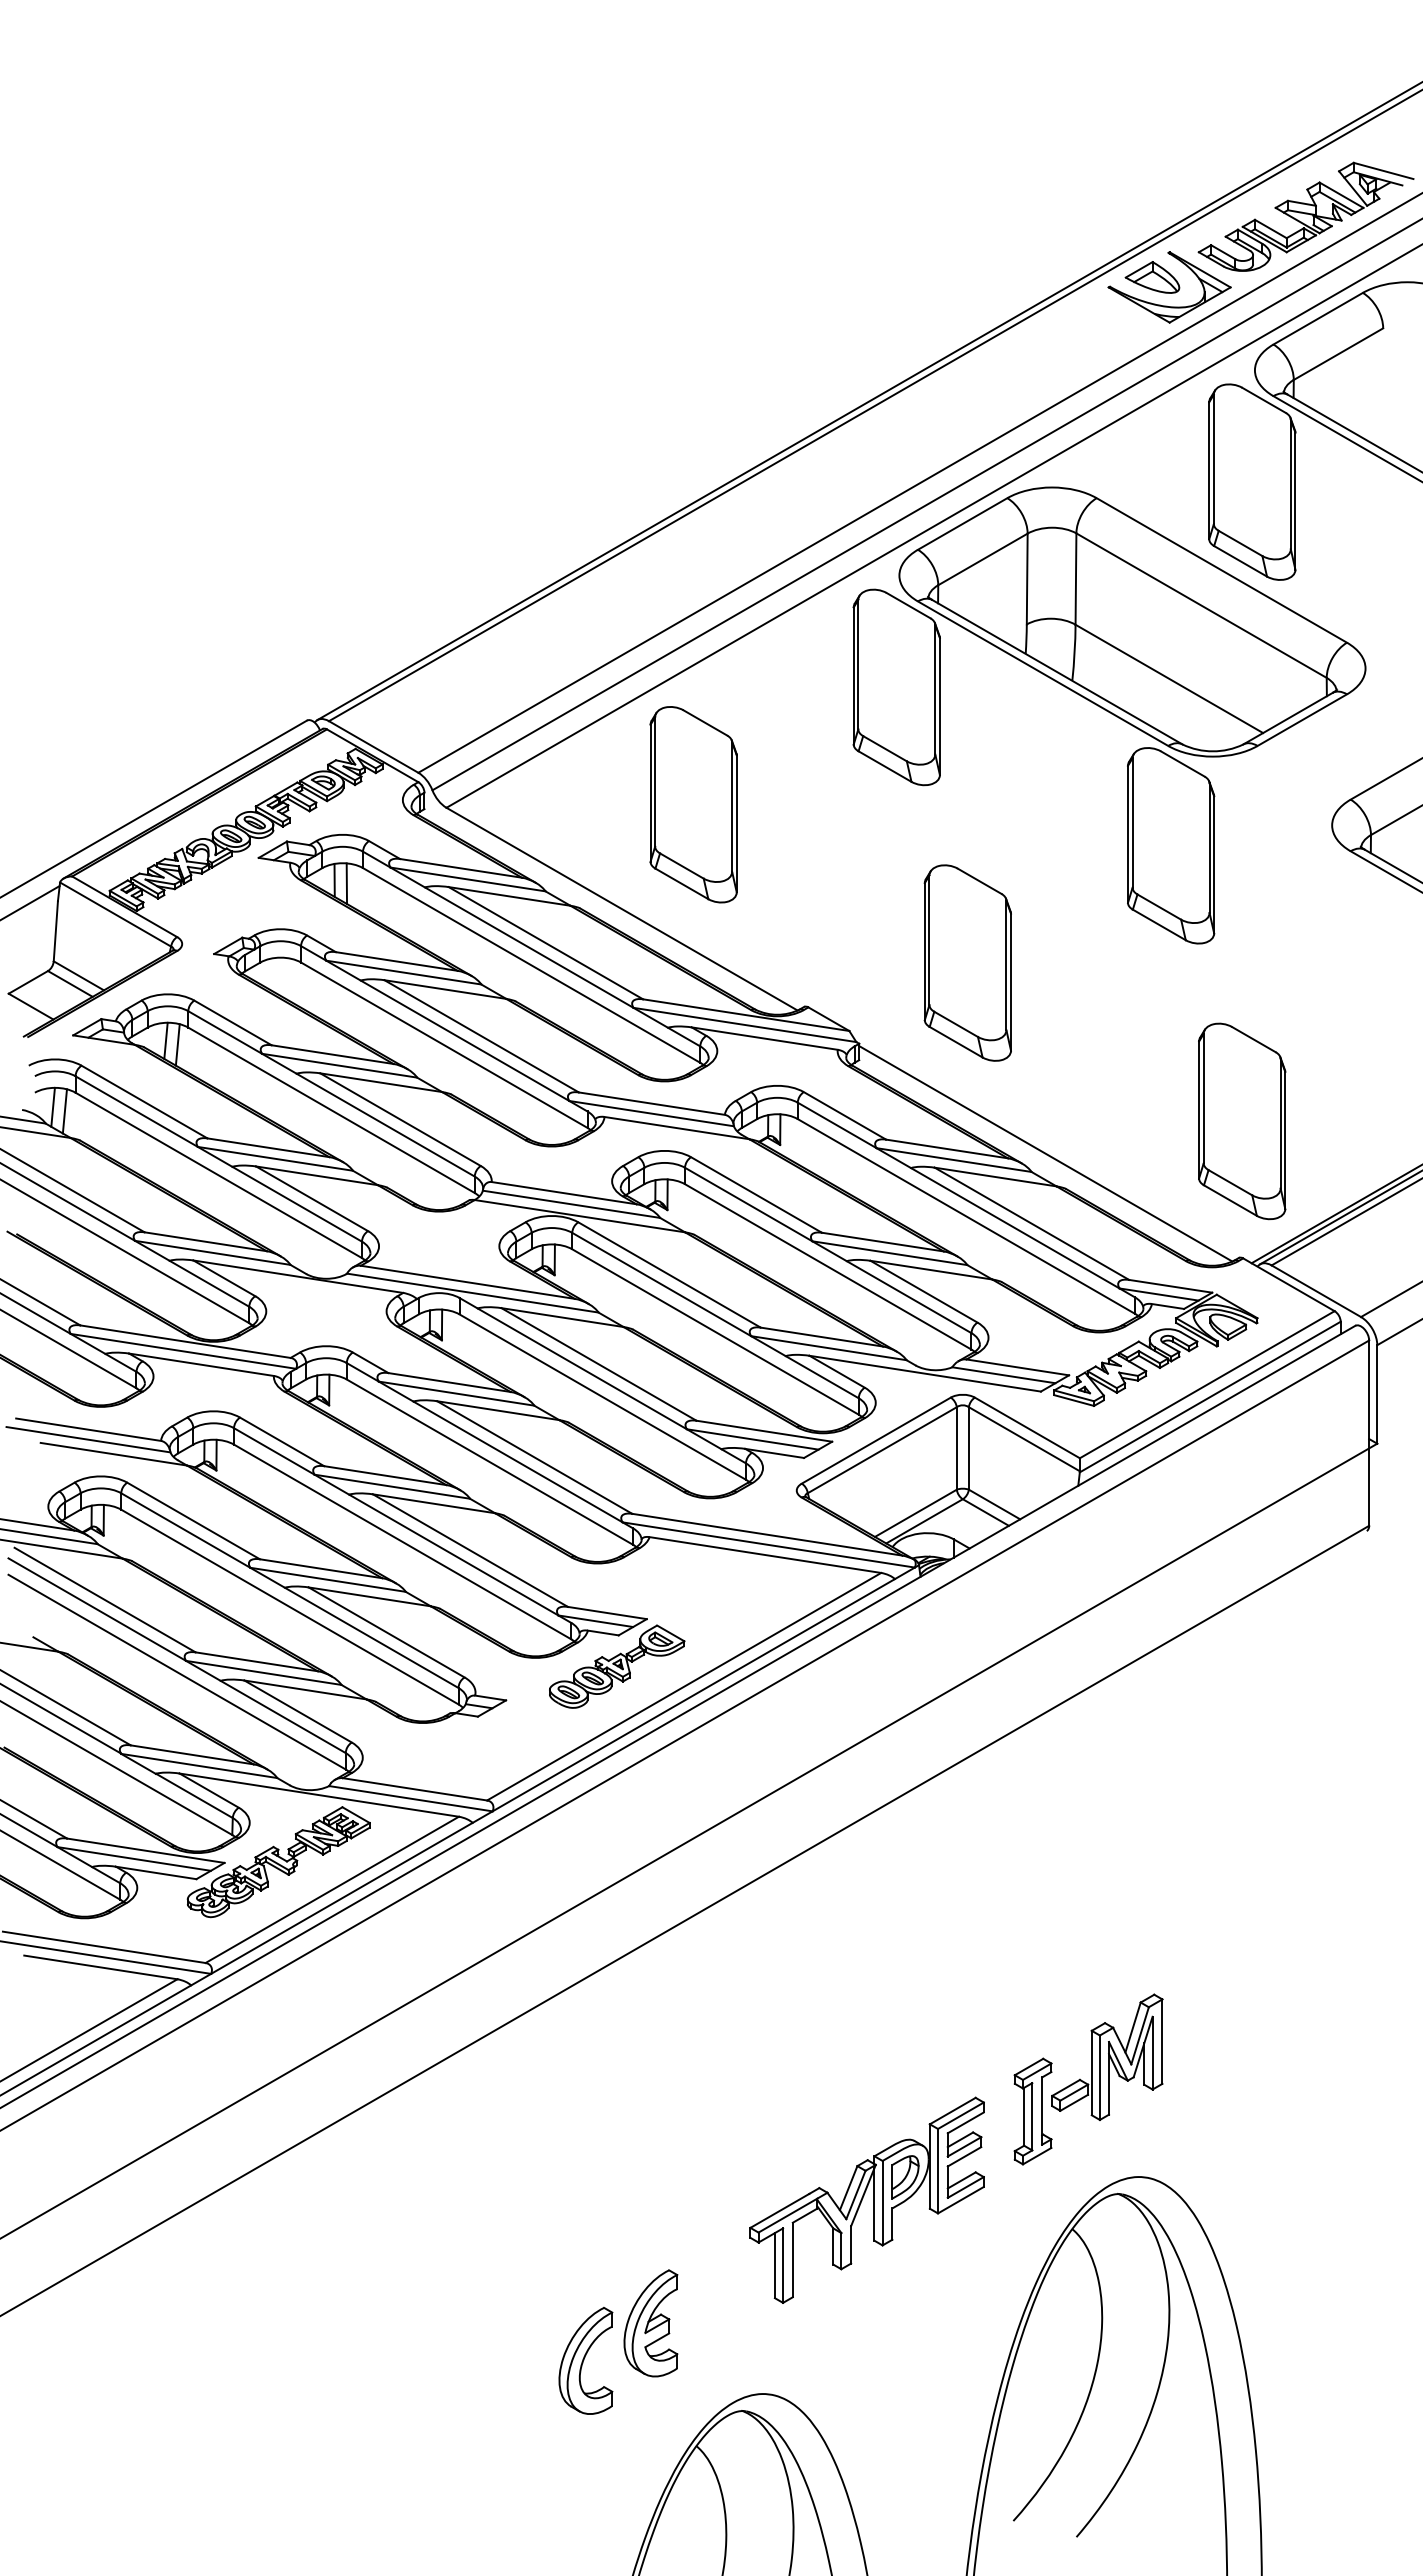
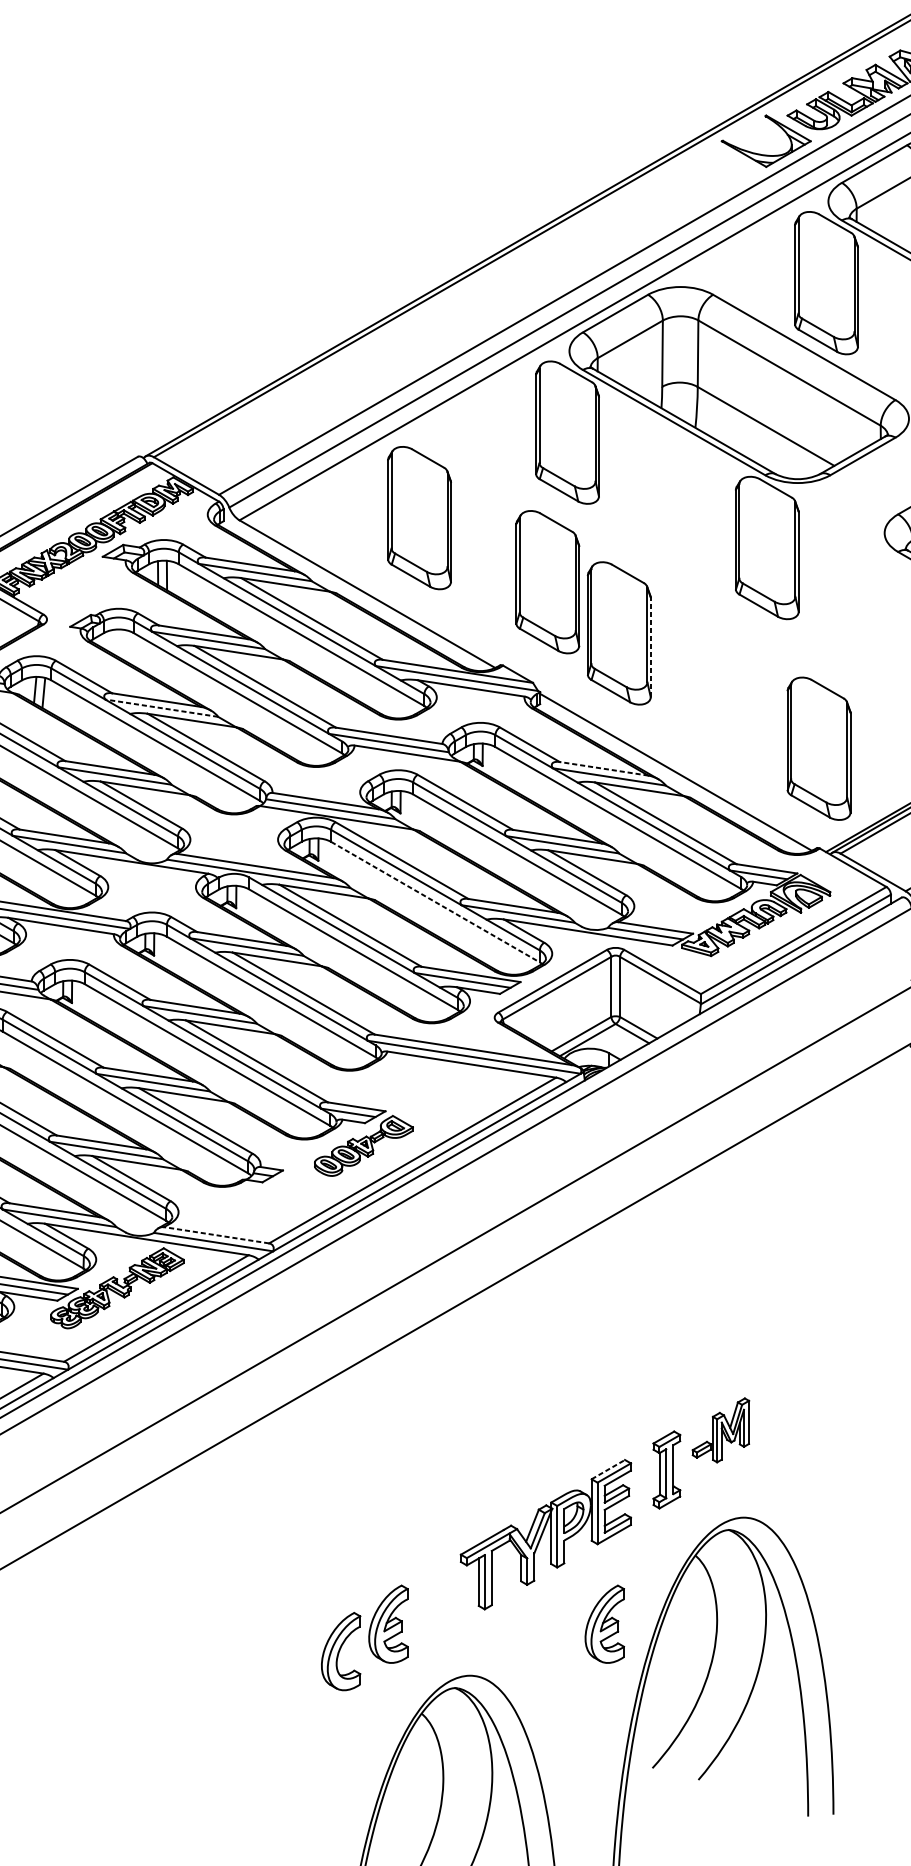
part: (1152, 277) -> (753, 134), removed
part: (869, 892) -> (547, 582), added
line: (1011, 982) -> (651, 647), solid -> dashed
line: (339, 1065) -> (161, 708), solid -> dashed
line: (947, 1148) -> (604, 768), solid -> dashed
line: (715, 1332) -> (435, 902), solid -> dashed
line: (415, 1789) -> (216, 1235), solid -> dashed
part: (1107, 2056) -> (721, 1429), size x0.7
line: (953, 2110) -> (608, 1469), solid -> dashed
part: (947, 2323) -> (604, 1624), added

